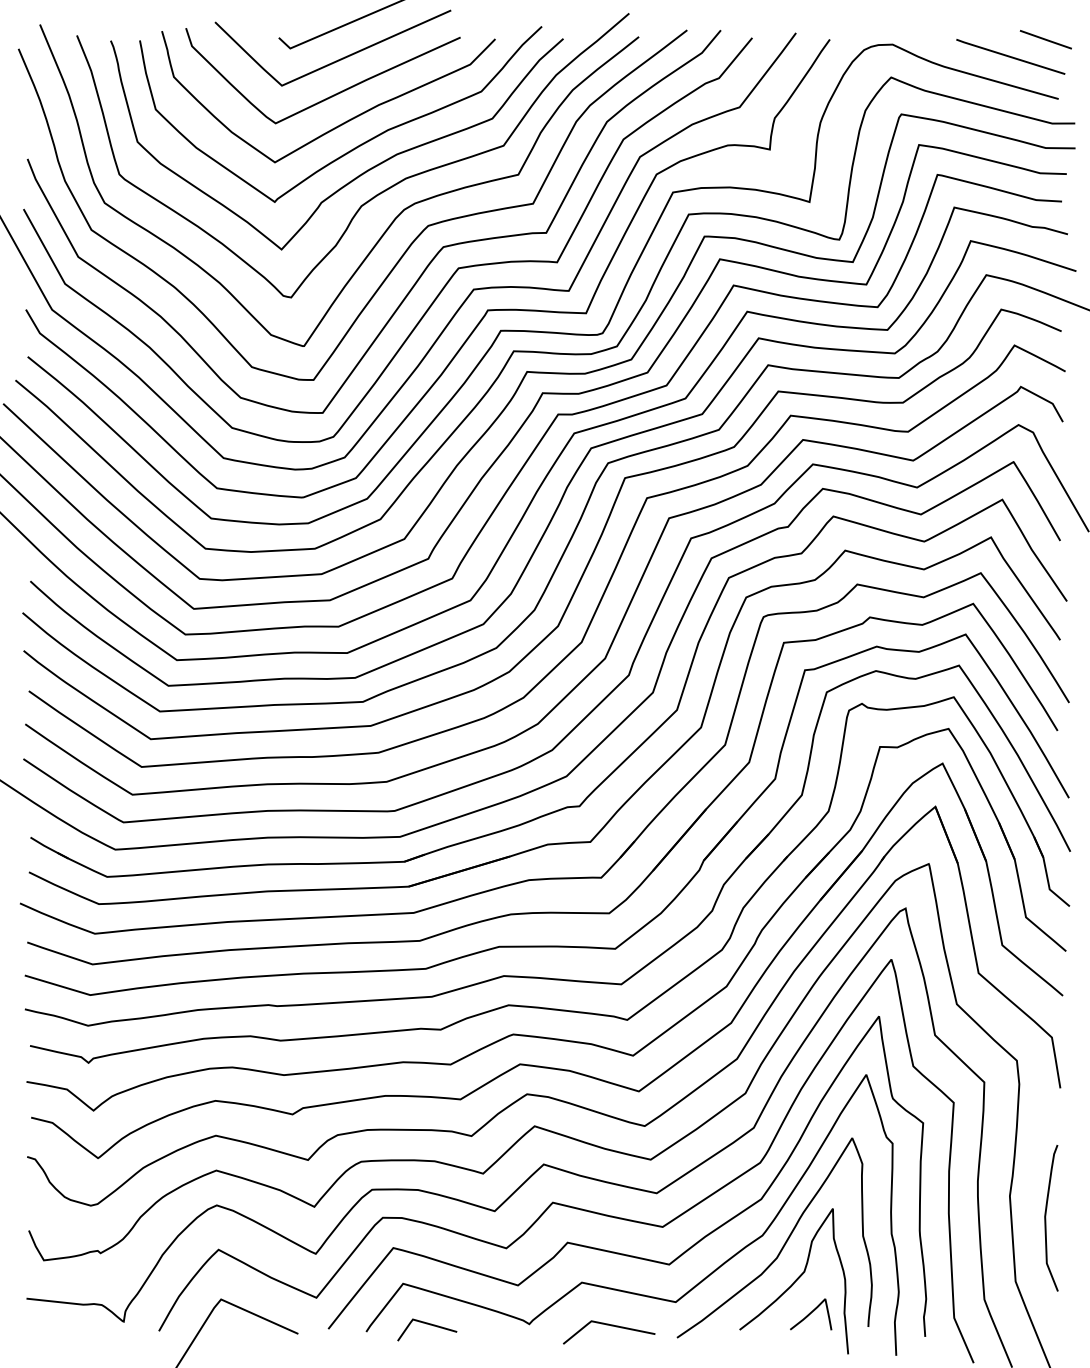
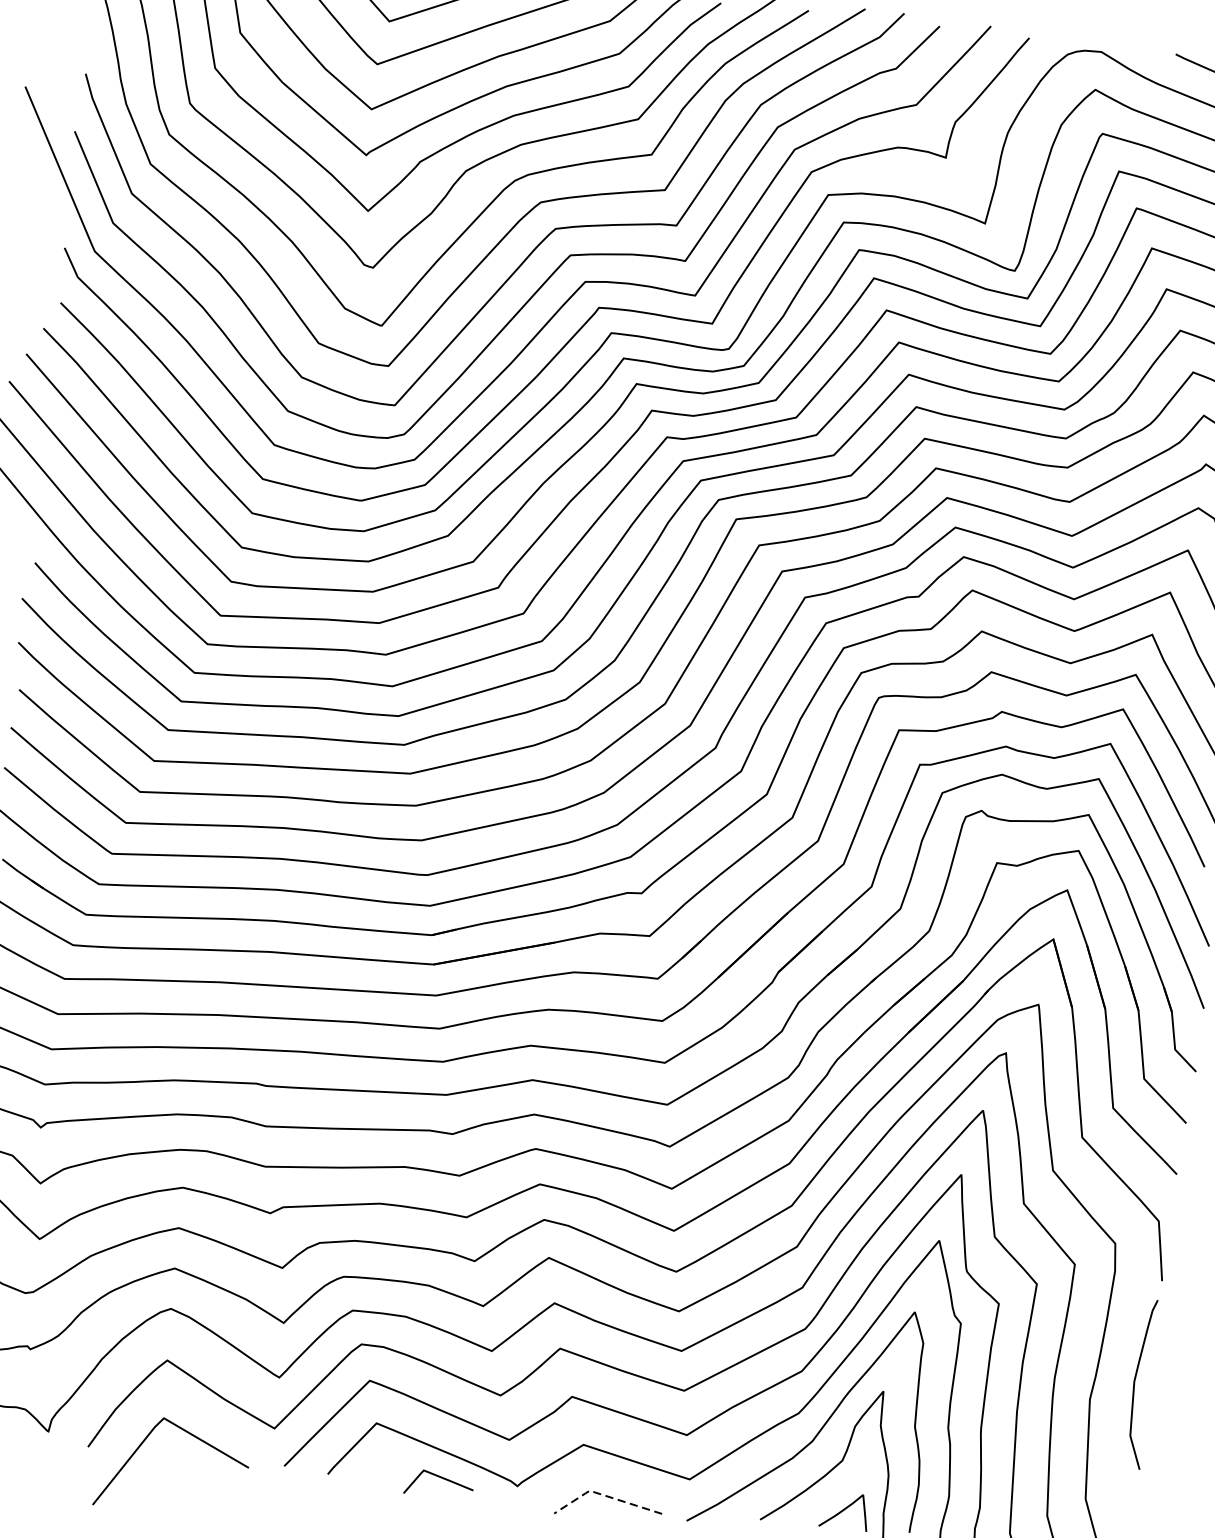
curve: (1046, 1218) -> (1135, 1383), moved
line: (604, 1323) -> (604, 1495), solid -> dashed
line: (429, 1325) -> (442, 1479), moved

